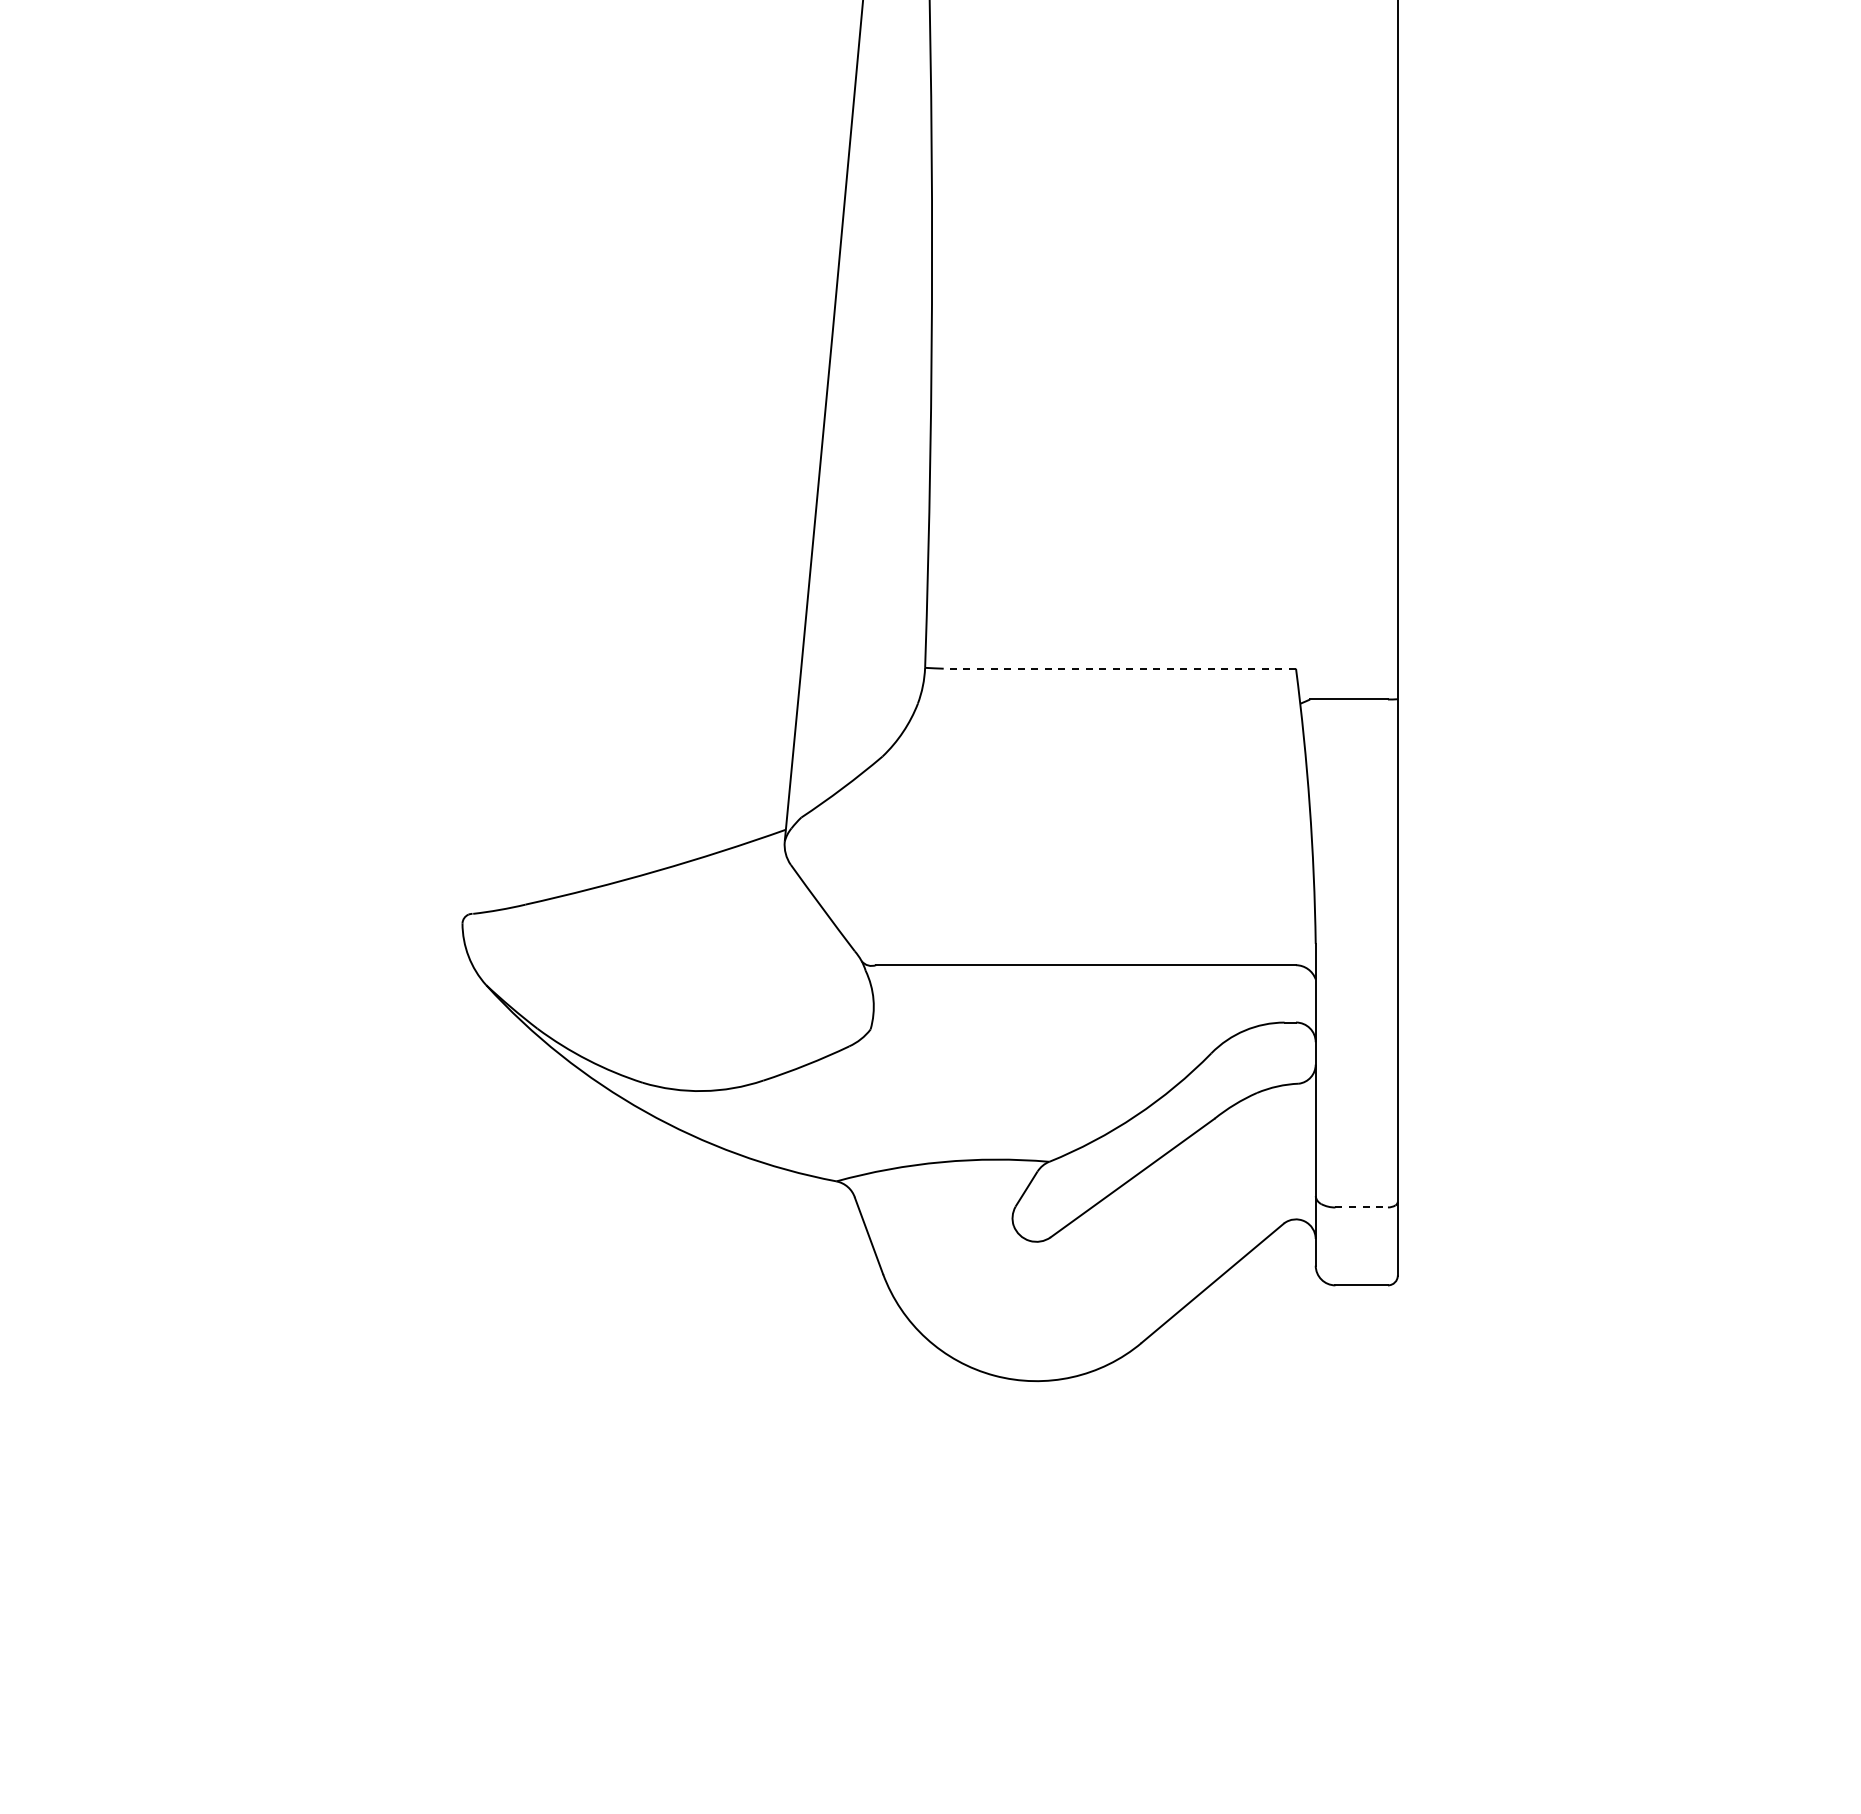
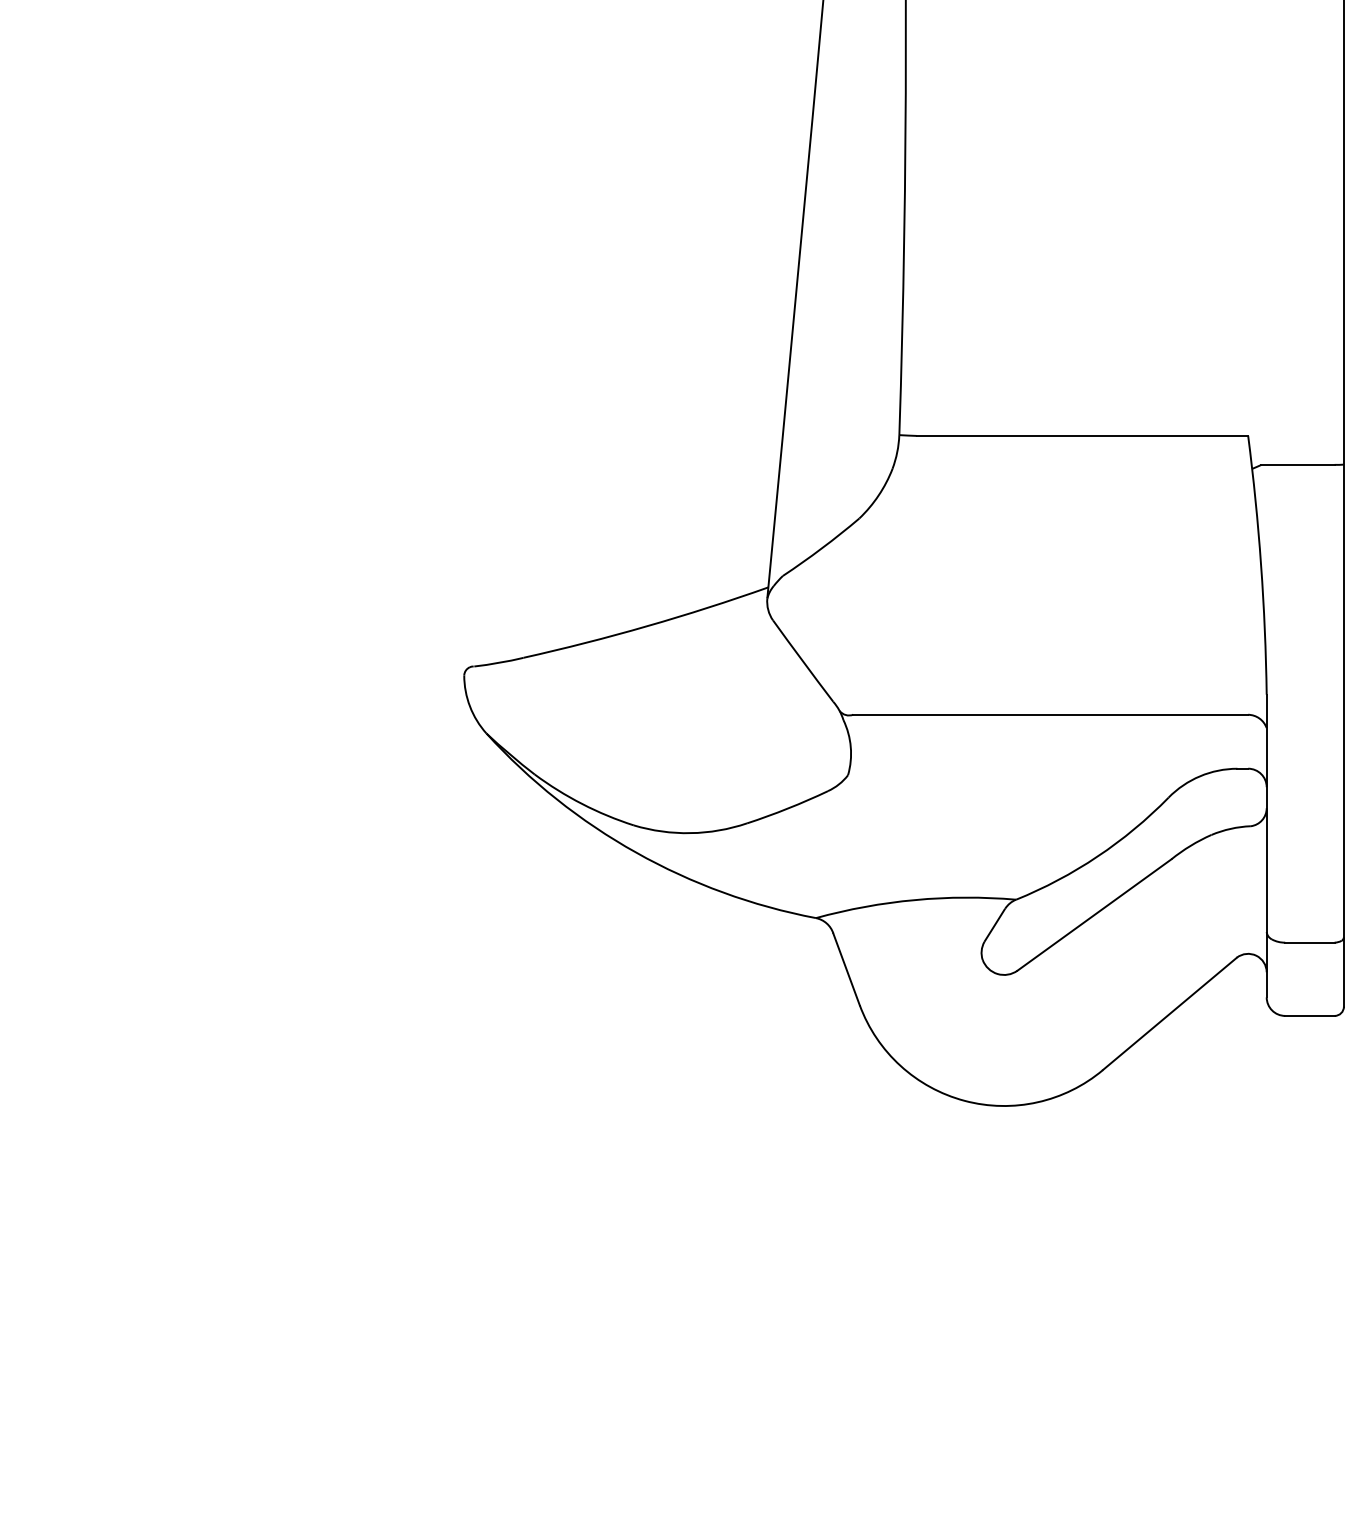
line: (1119, 668) -> (1082, 435), dashed -> solid
line: (1362, 1207) -> (1310, 942), dashed -> solid

